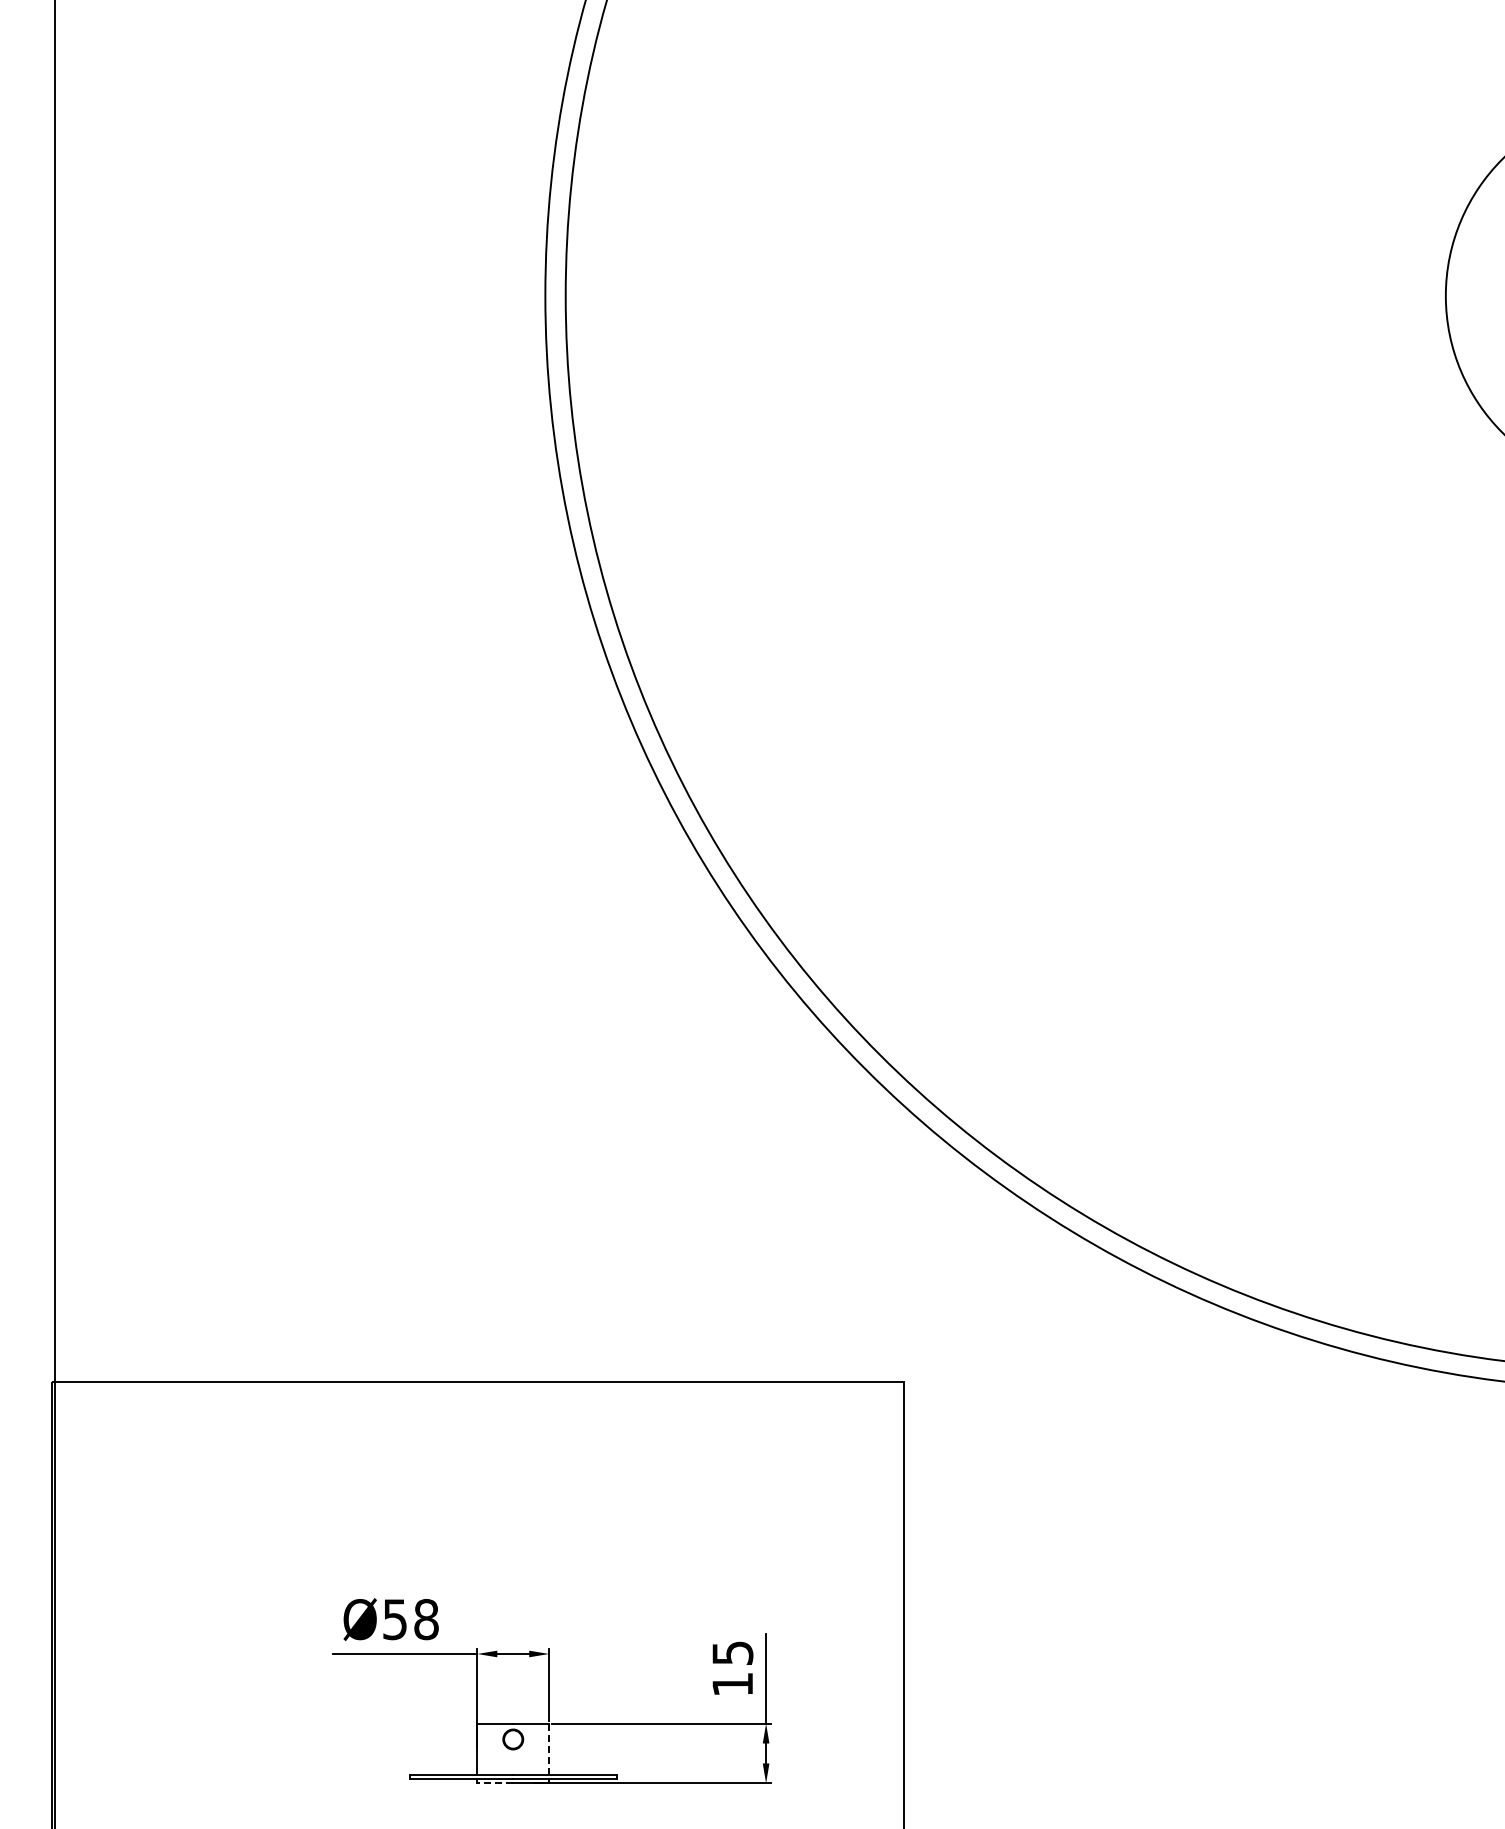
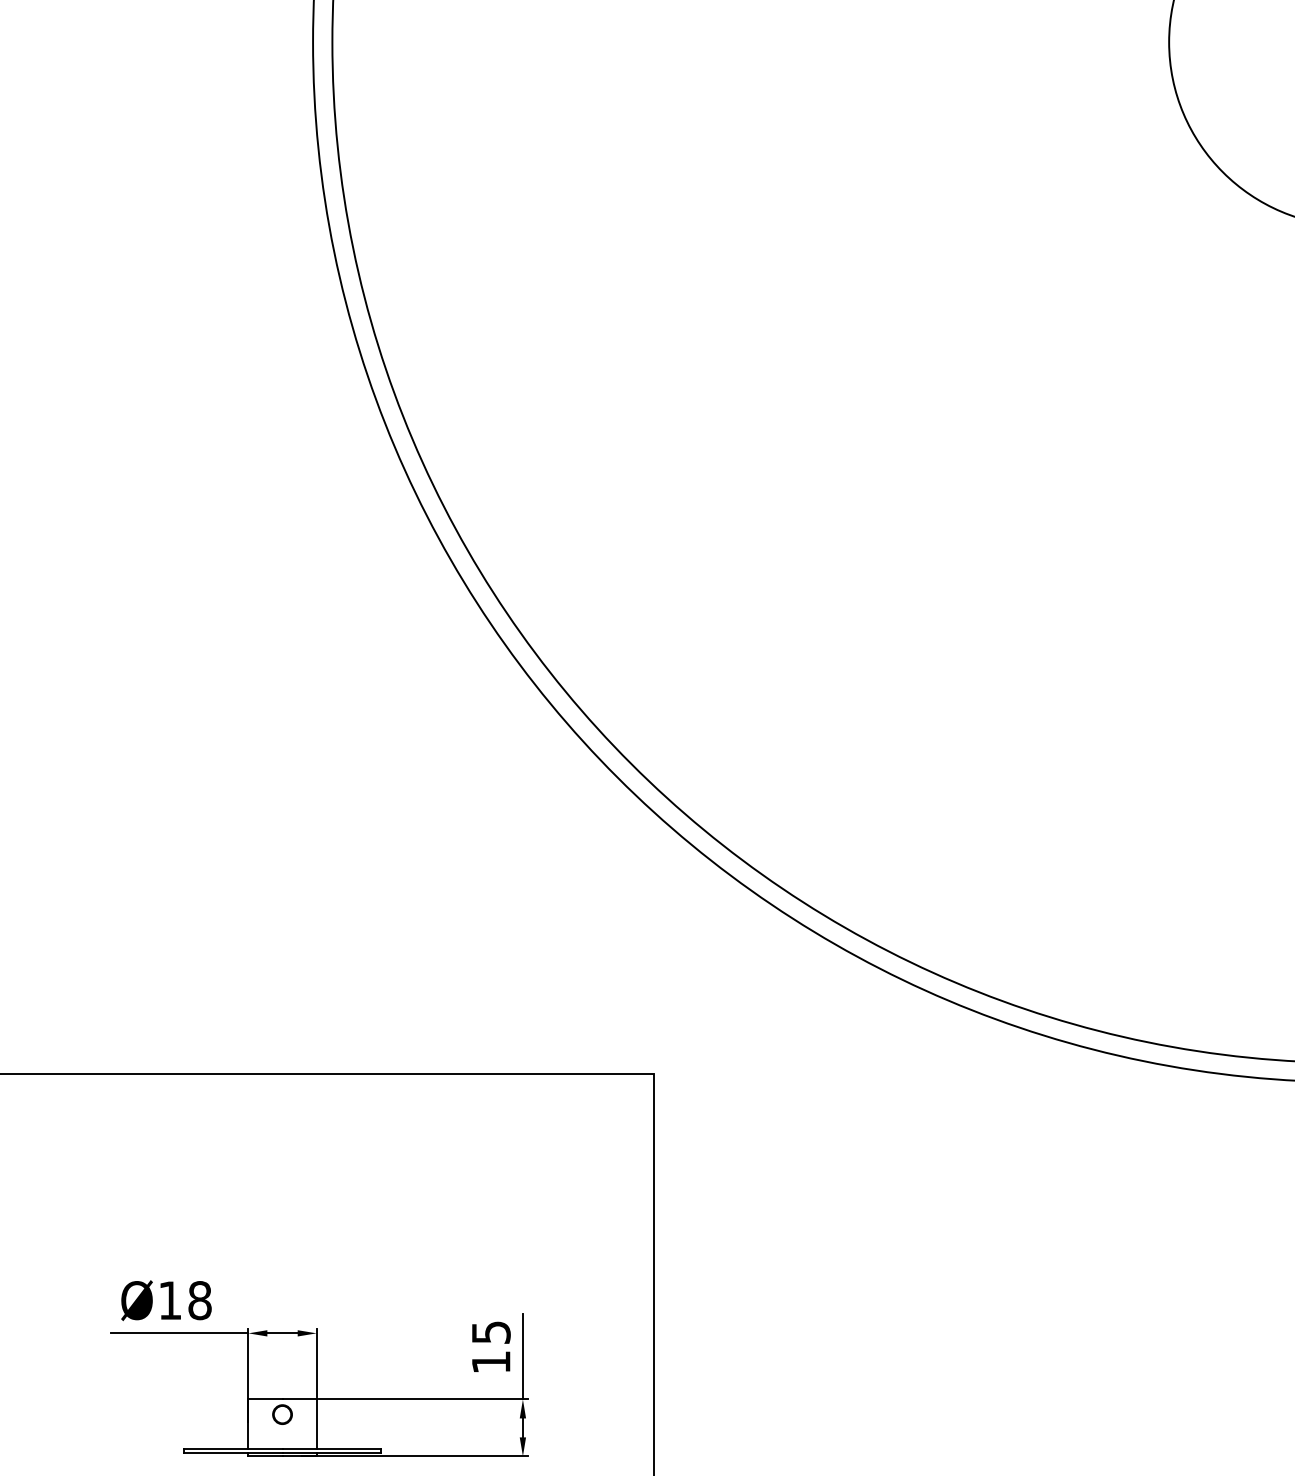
text: (394, 1619) -> (169, 1300), Ø58 -> Ø18
line: (549, 1749) -> (316, 1424), dashed -> solid
line: (495, 1783) -> (265, 1456), dashed -> solid

